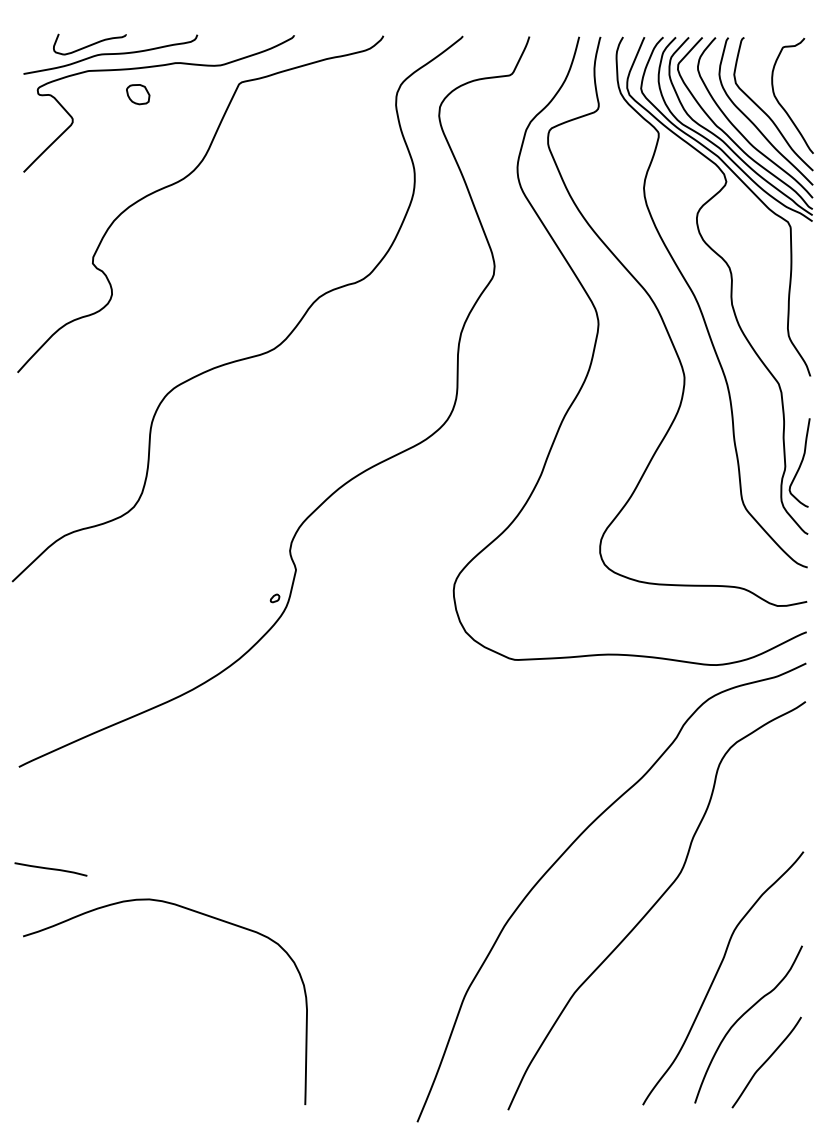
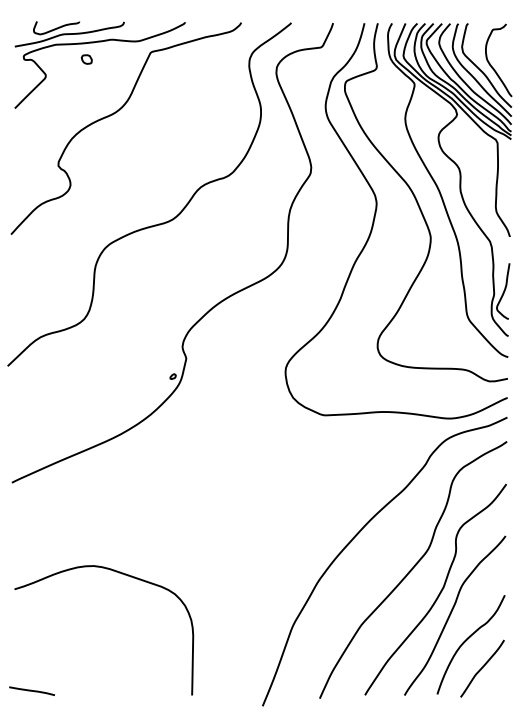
part: (137, 94) -> (86, 59), size x0.71
line: (50, 868) -> (31, 690), moved
curve: (698, 941) -> (439, 592), added

